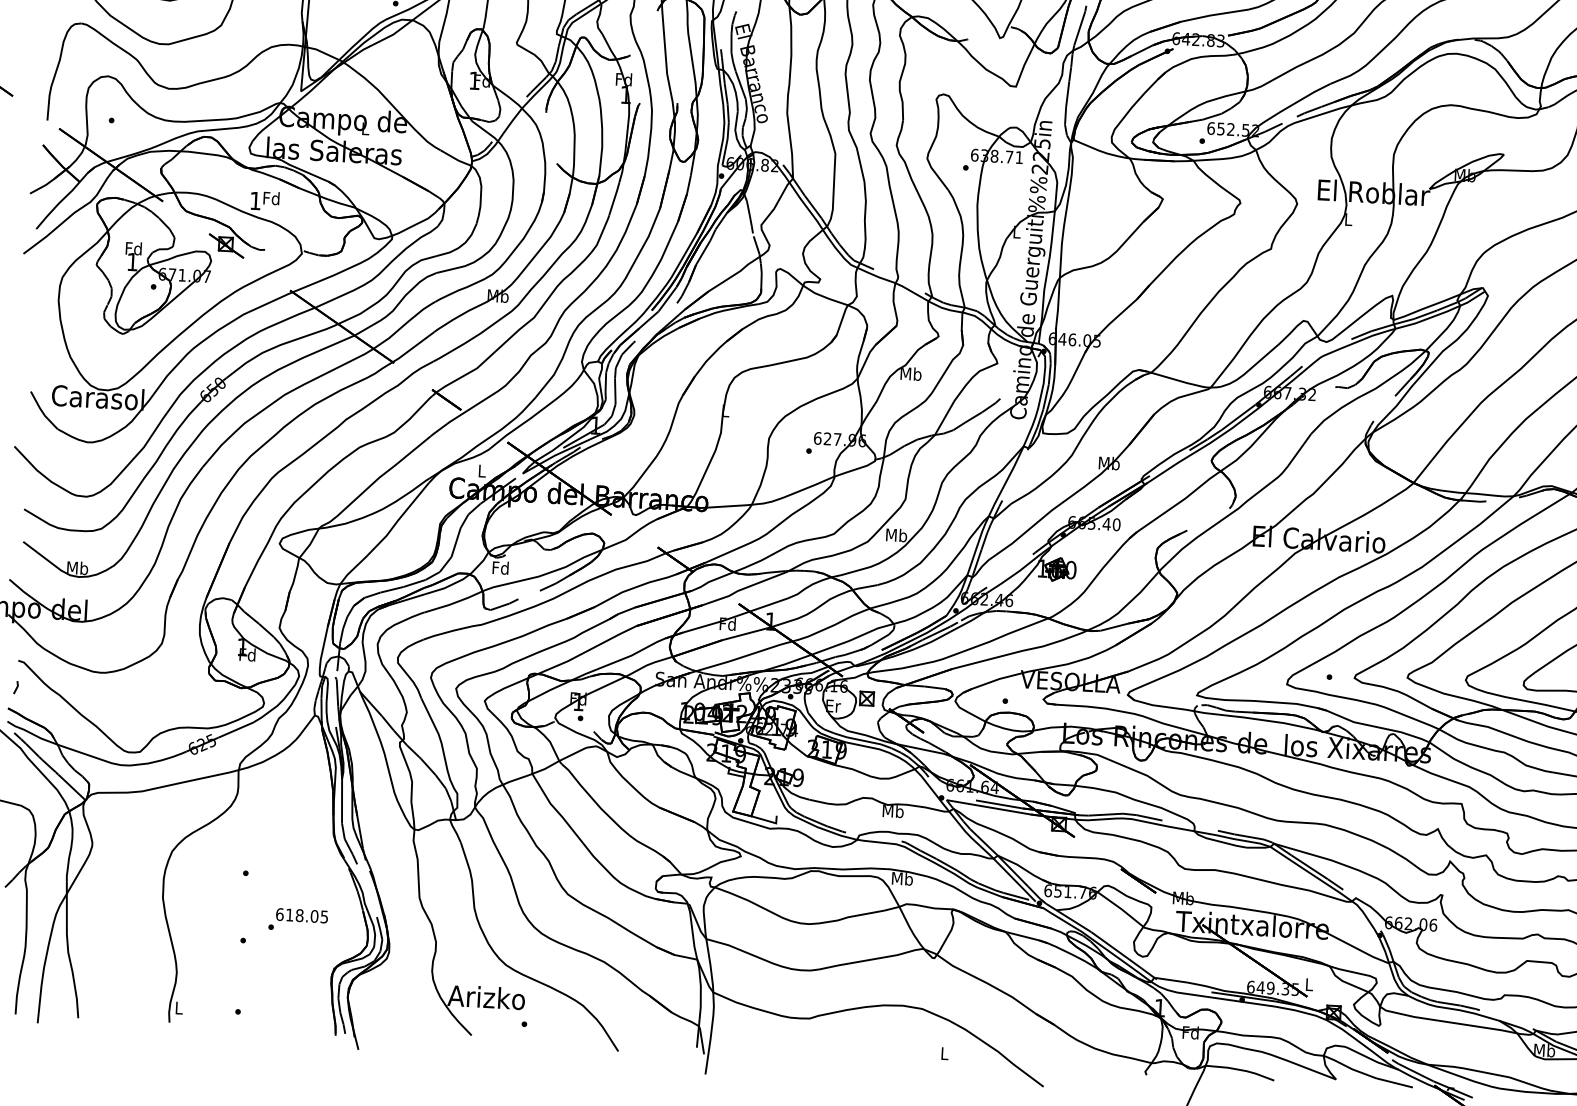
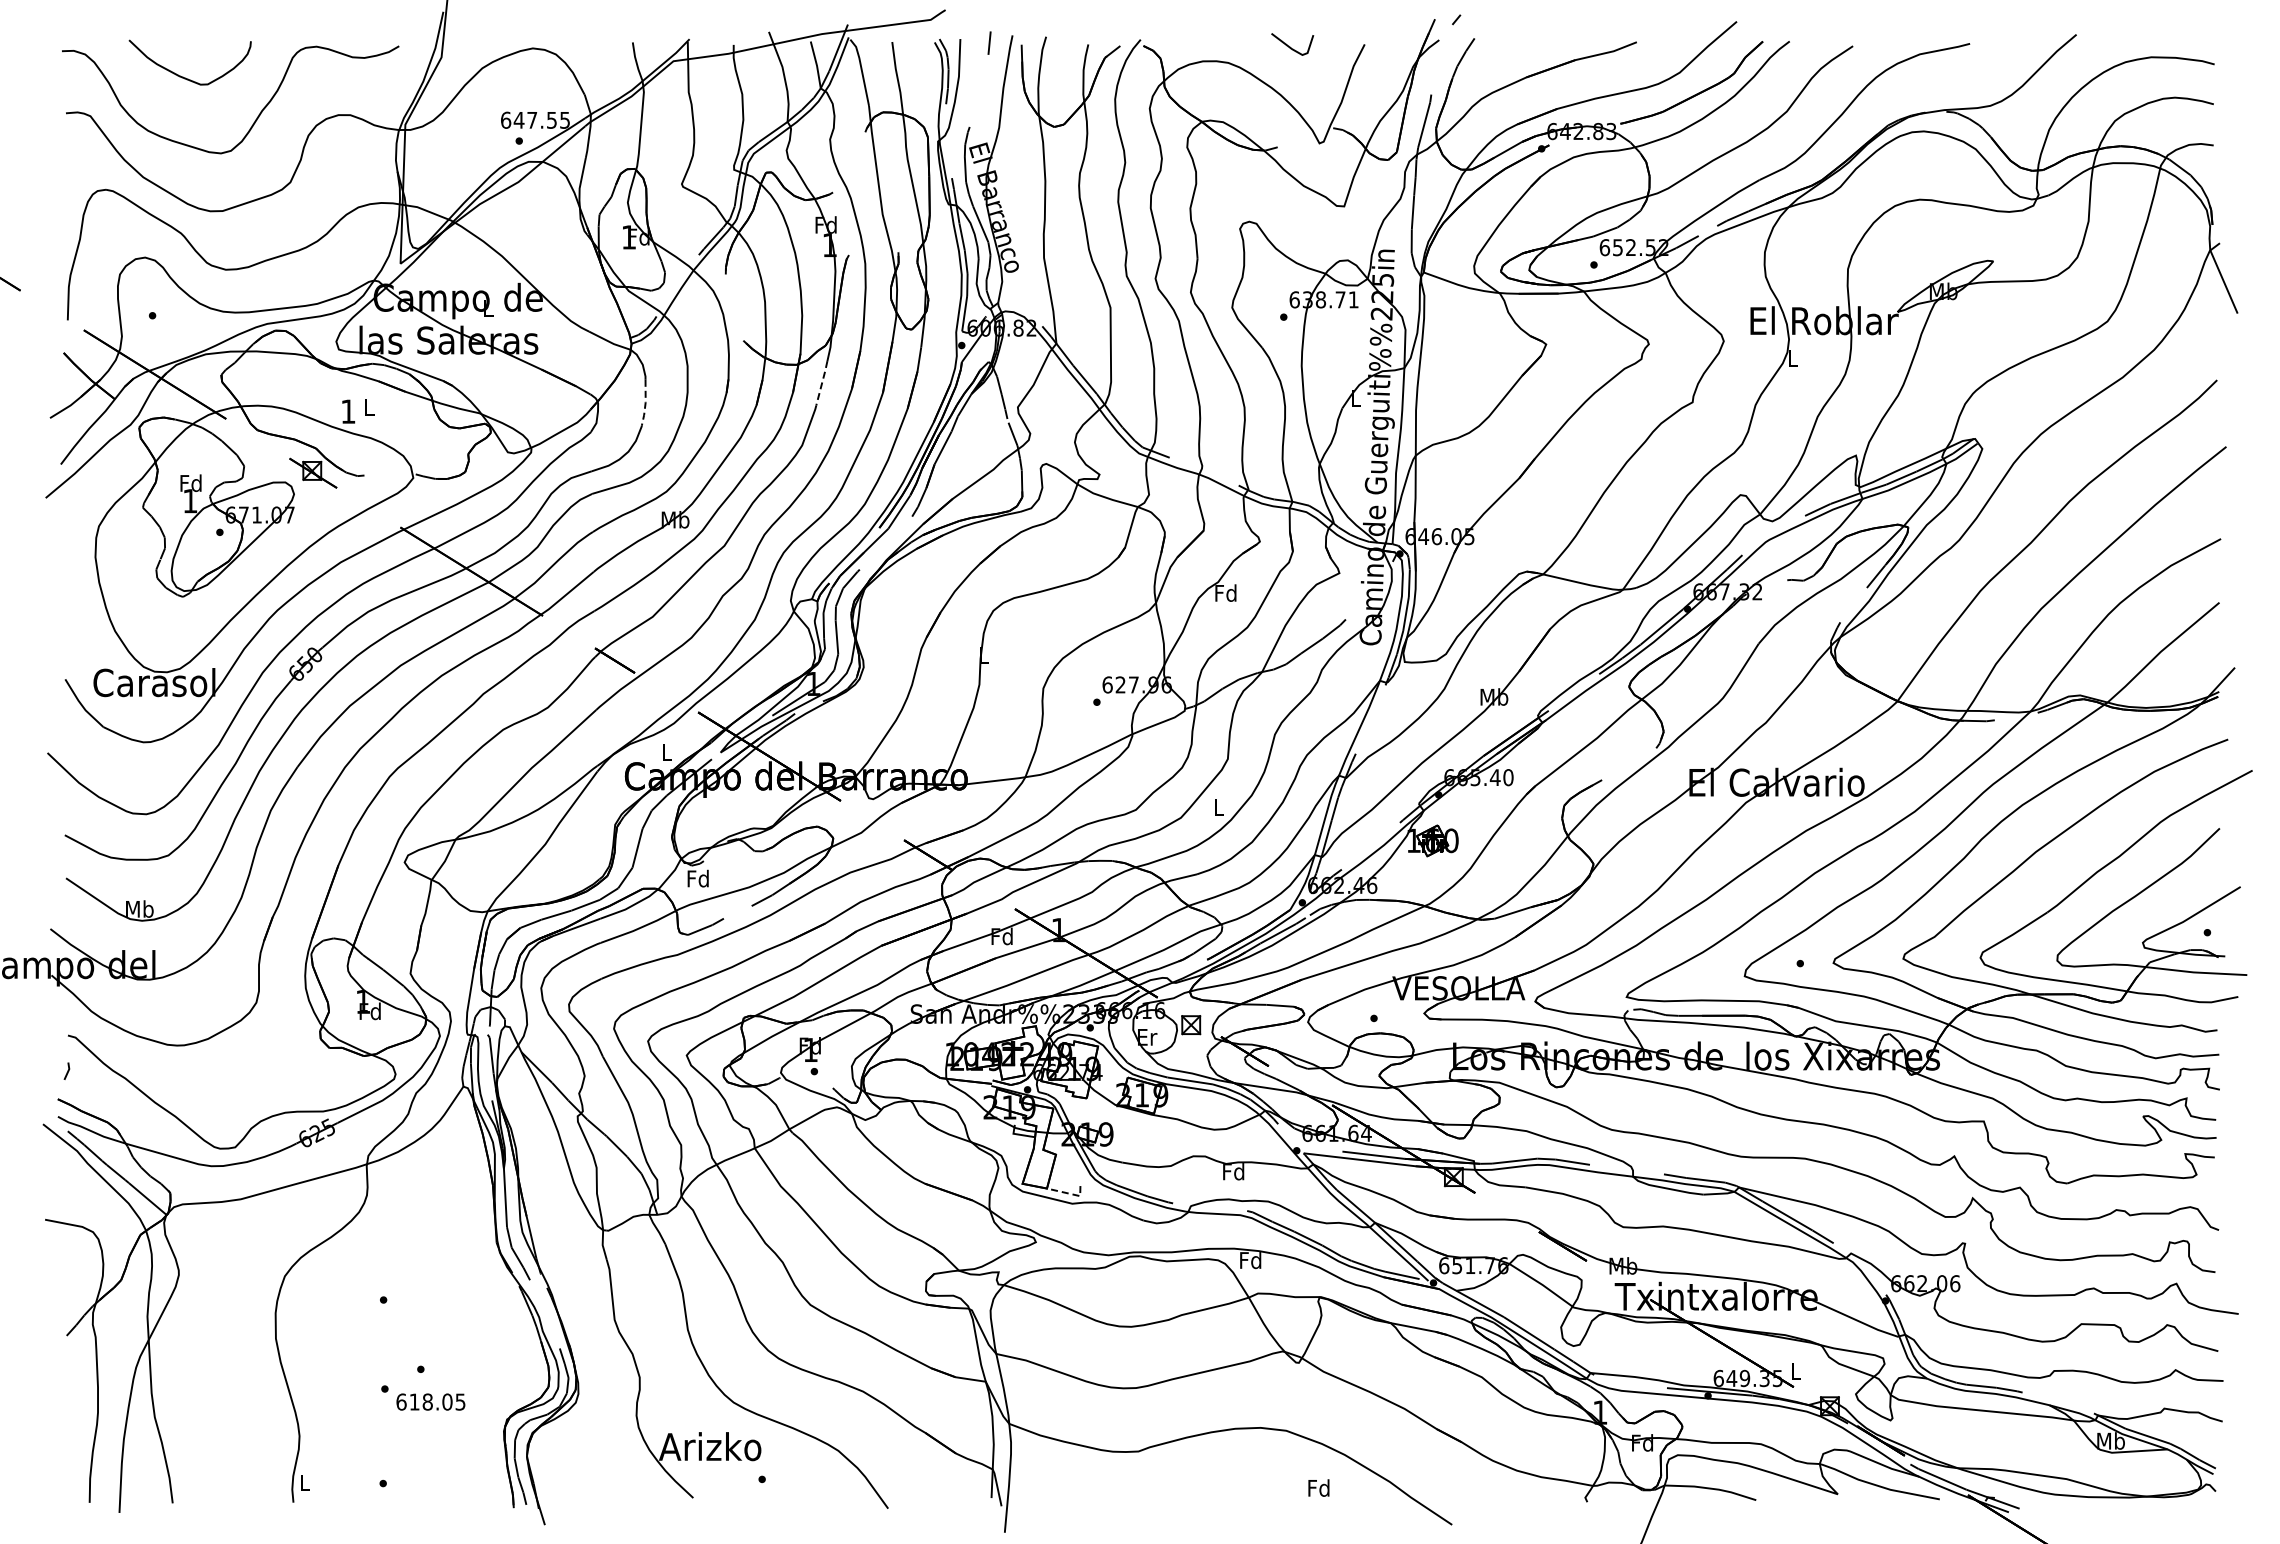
text: (270, 197) -> (368, 406), Fd -> L
line: (614, 198) -> (822, 382), solid -> dashed
line: (480, 206) -> (645, 403), solid -> dashed
text: (911, 373) -> (1226, 592), Mb -> Fd
text: (896, 534) -> (1218, 806), Mb -> L
text: (892, 811) -> (1233, 1171), Mb -> Fd
line: (767, 820) -> (1068, 1193), solid -> dashed
text: (902, 878) -> (1250, 1260), Mb -> Fd
text: (301, 915) -> (430, 1401), moved
text: (944, 1053) -> (1318, 1487), L -> Fd

